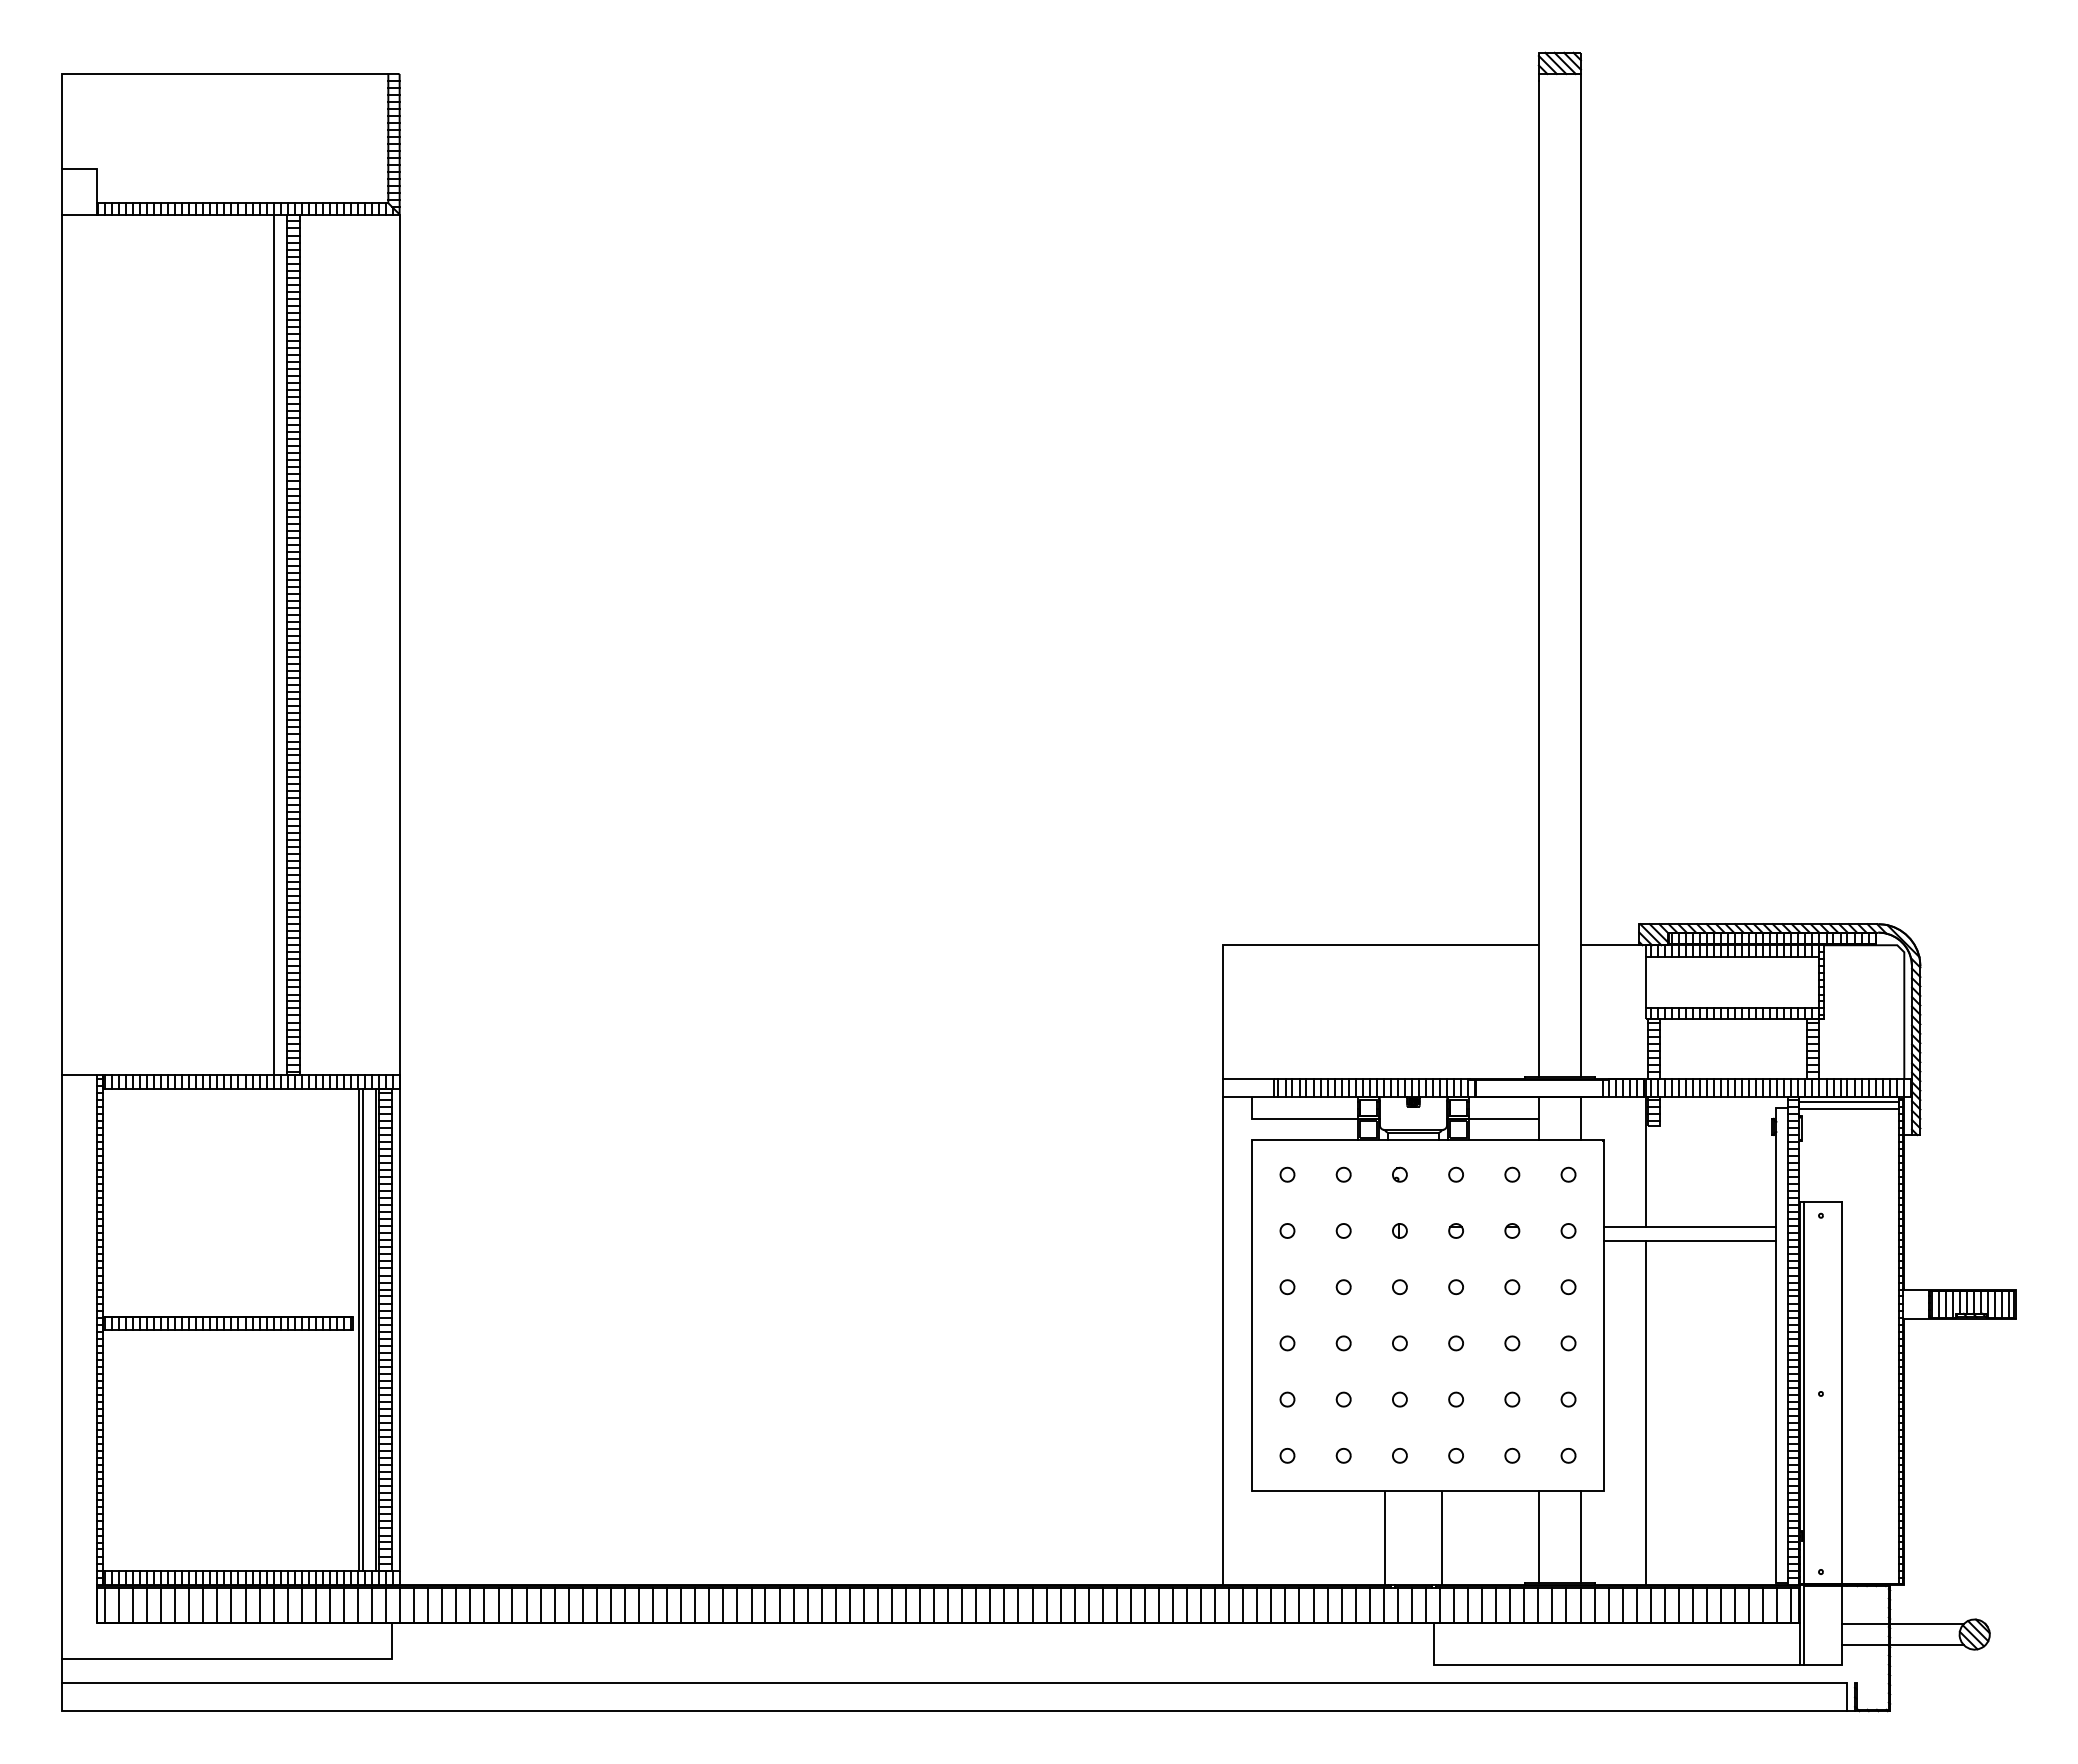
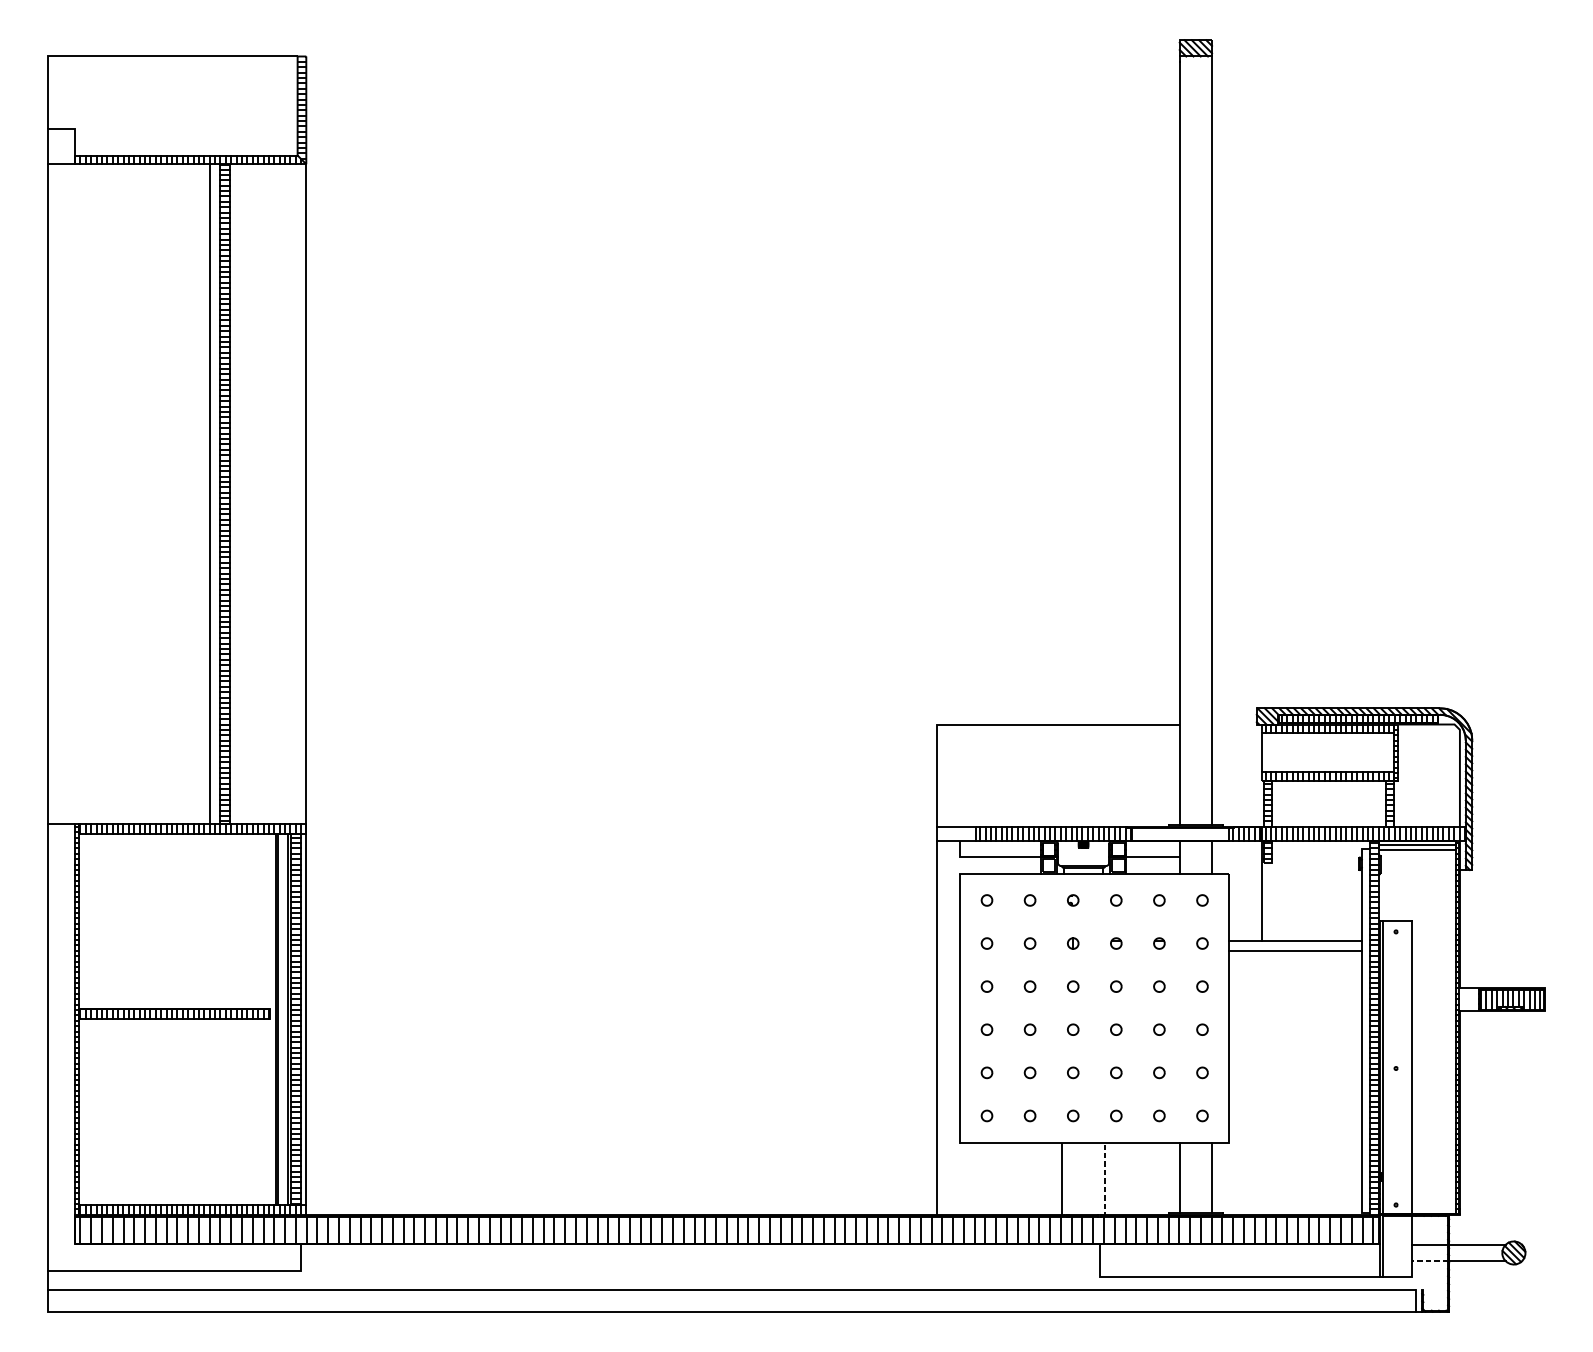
line: (1609, 945) -> (1233, 724), removed
line: (1646, 1412) -> (1262, 1082), removed
line: (1441, 1539) -> (1105, 1180), solid -> dashed
line: (1864, 1645) -> (1429, 1261), solid -> dashed

